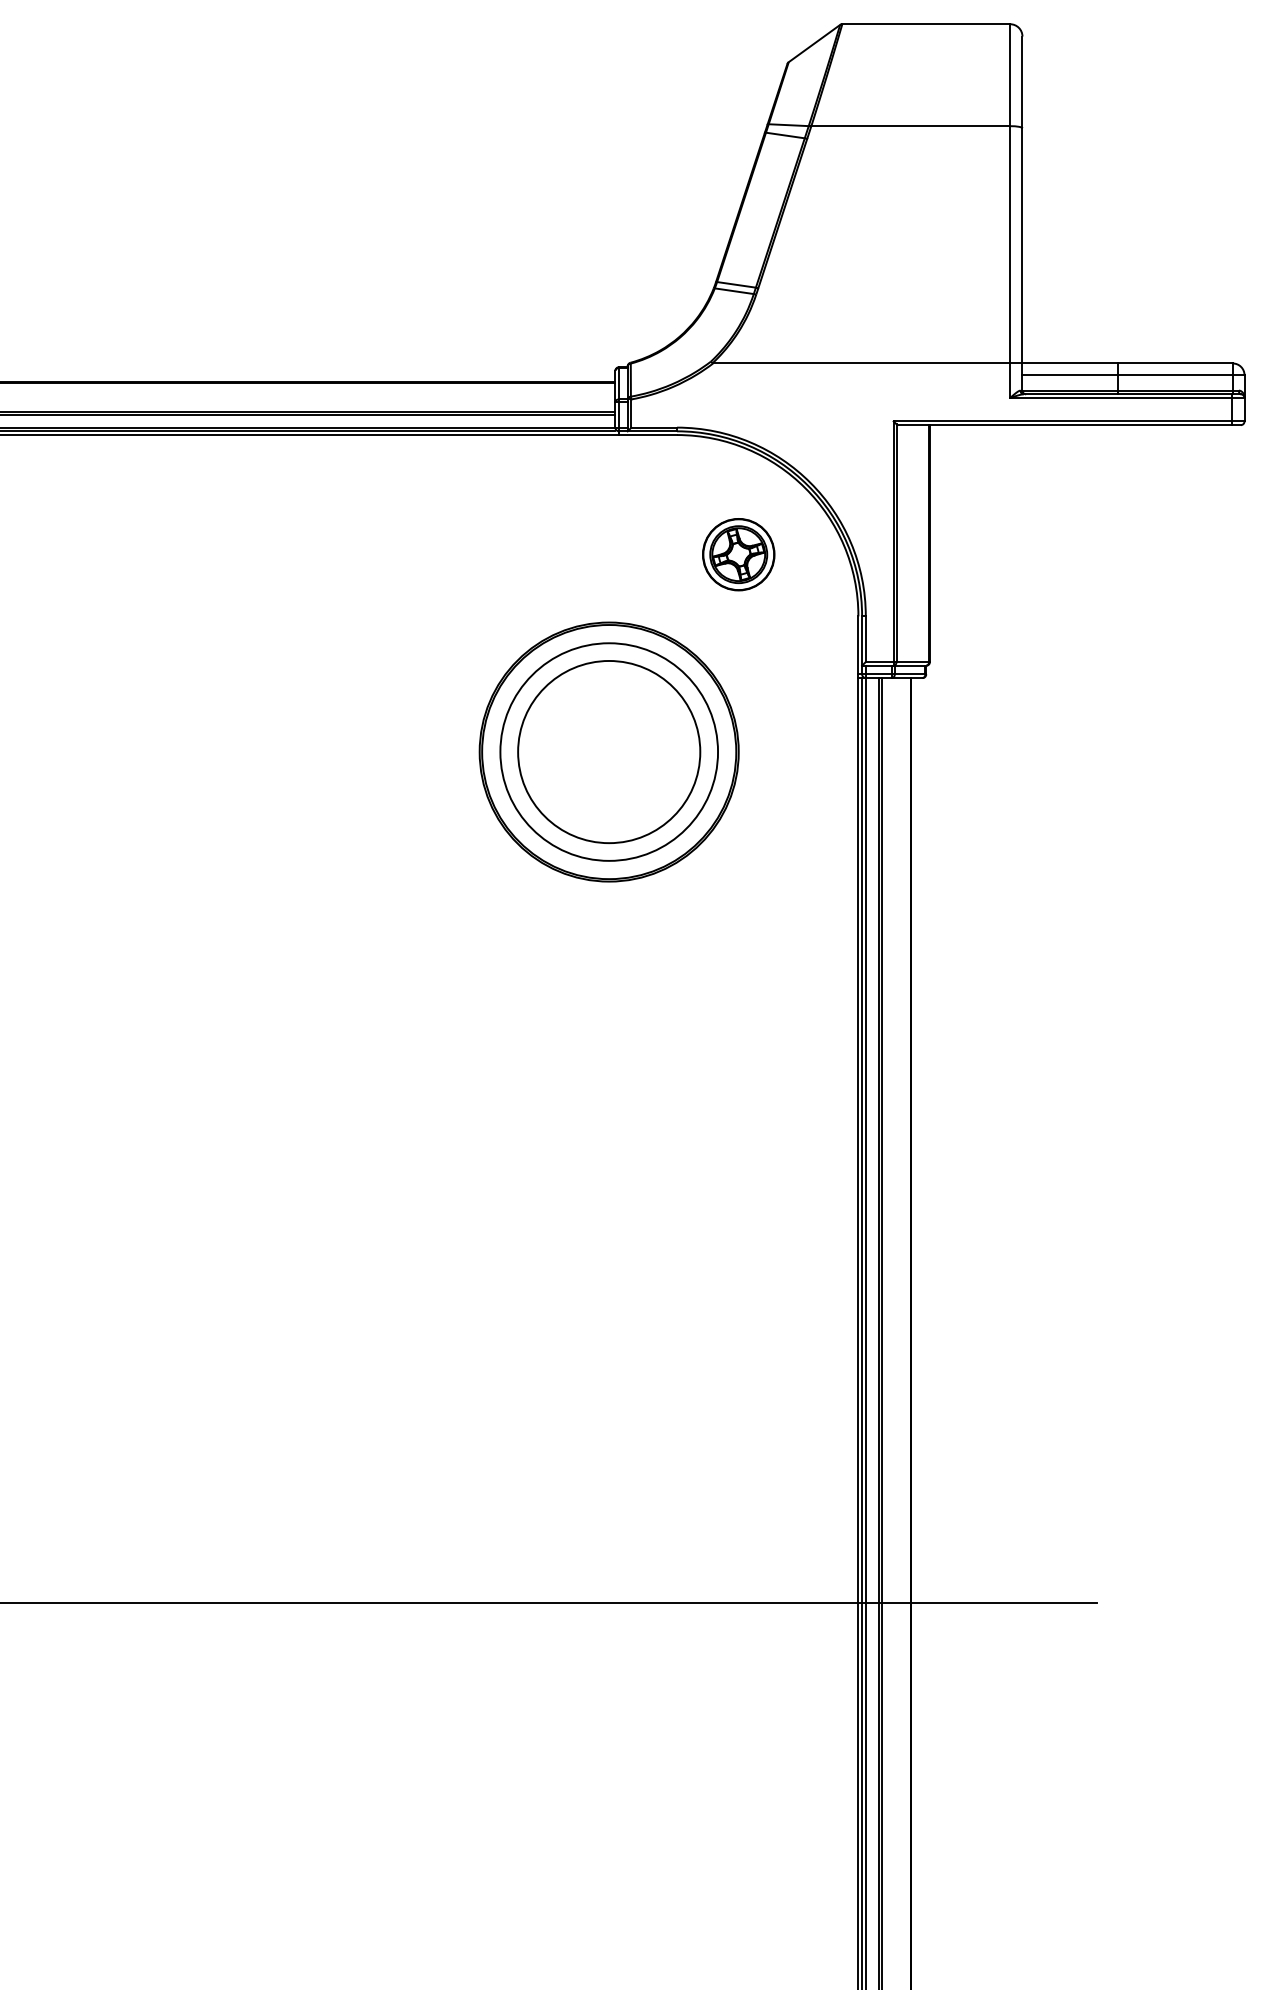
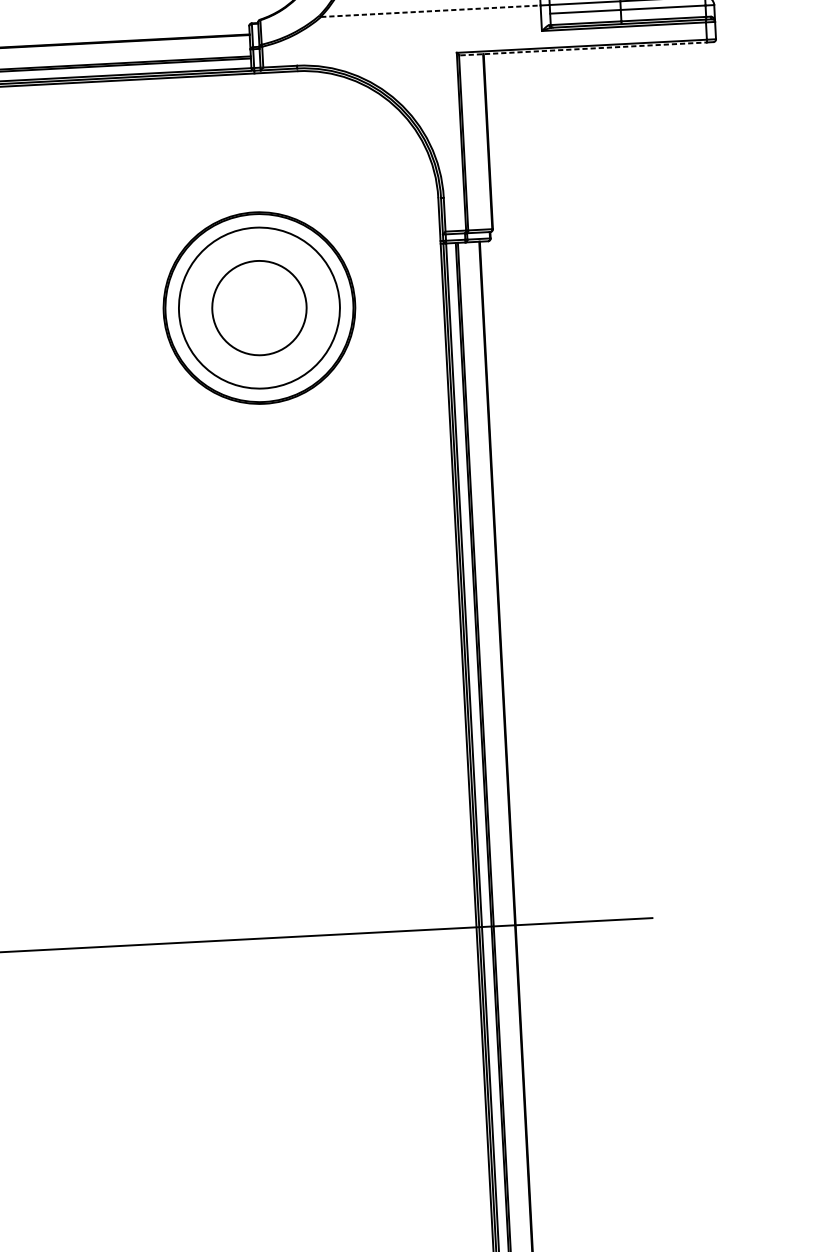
line: (861, 363) -> (430, 11), solid -> dashed
line: (1065, 425) -> (583, 49), solid -> dashed
part: (738, 554) -> (347, 157), removed
circle: (609, 751) -> (259, 307), size x0.7

